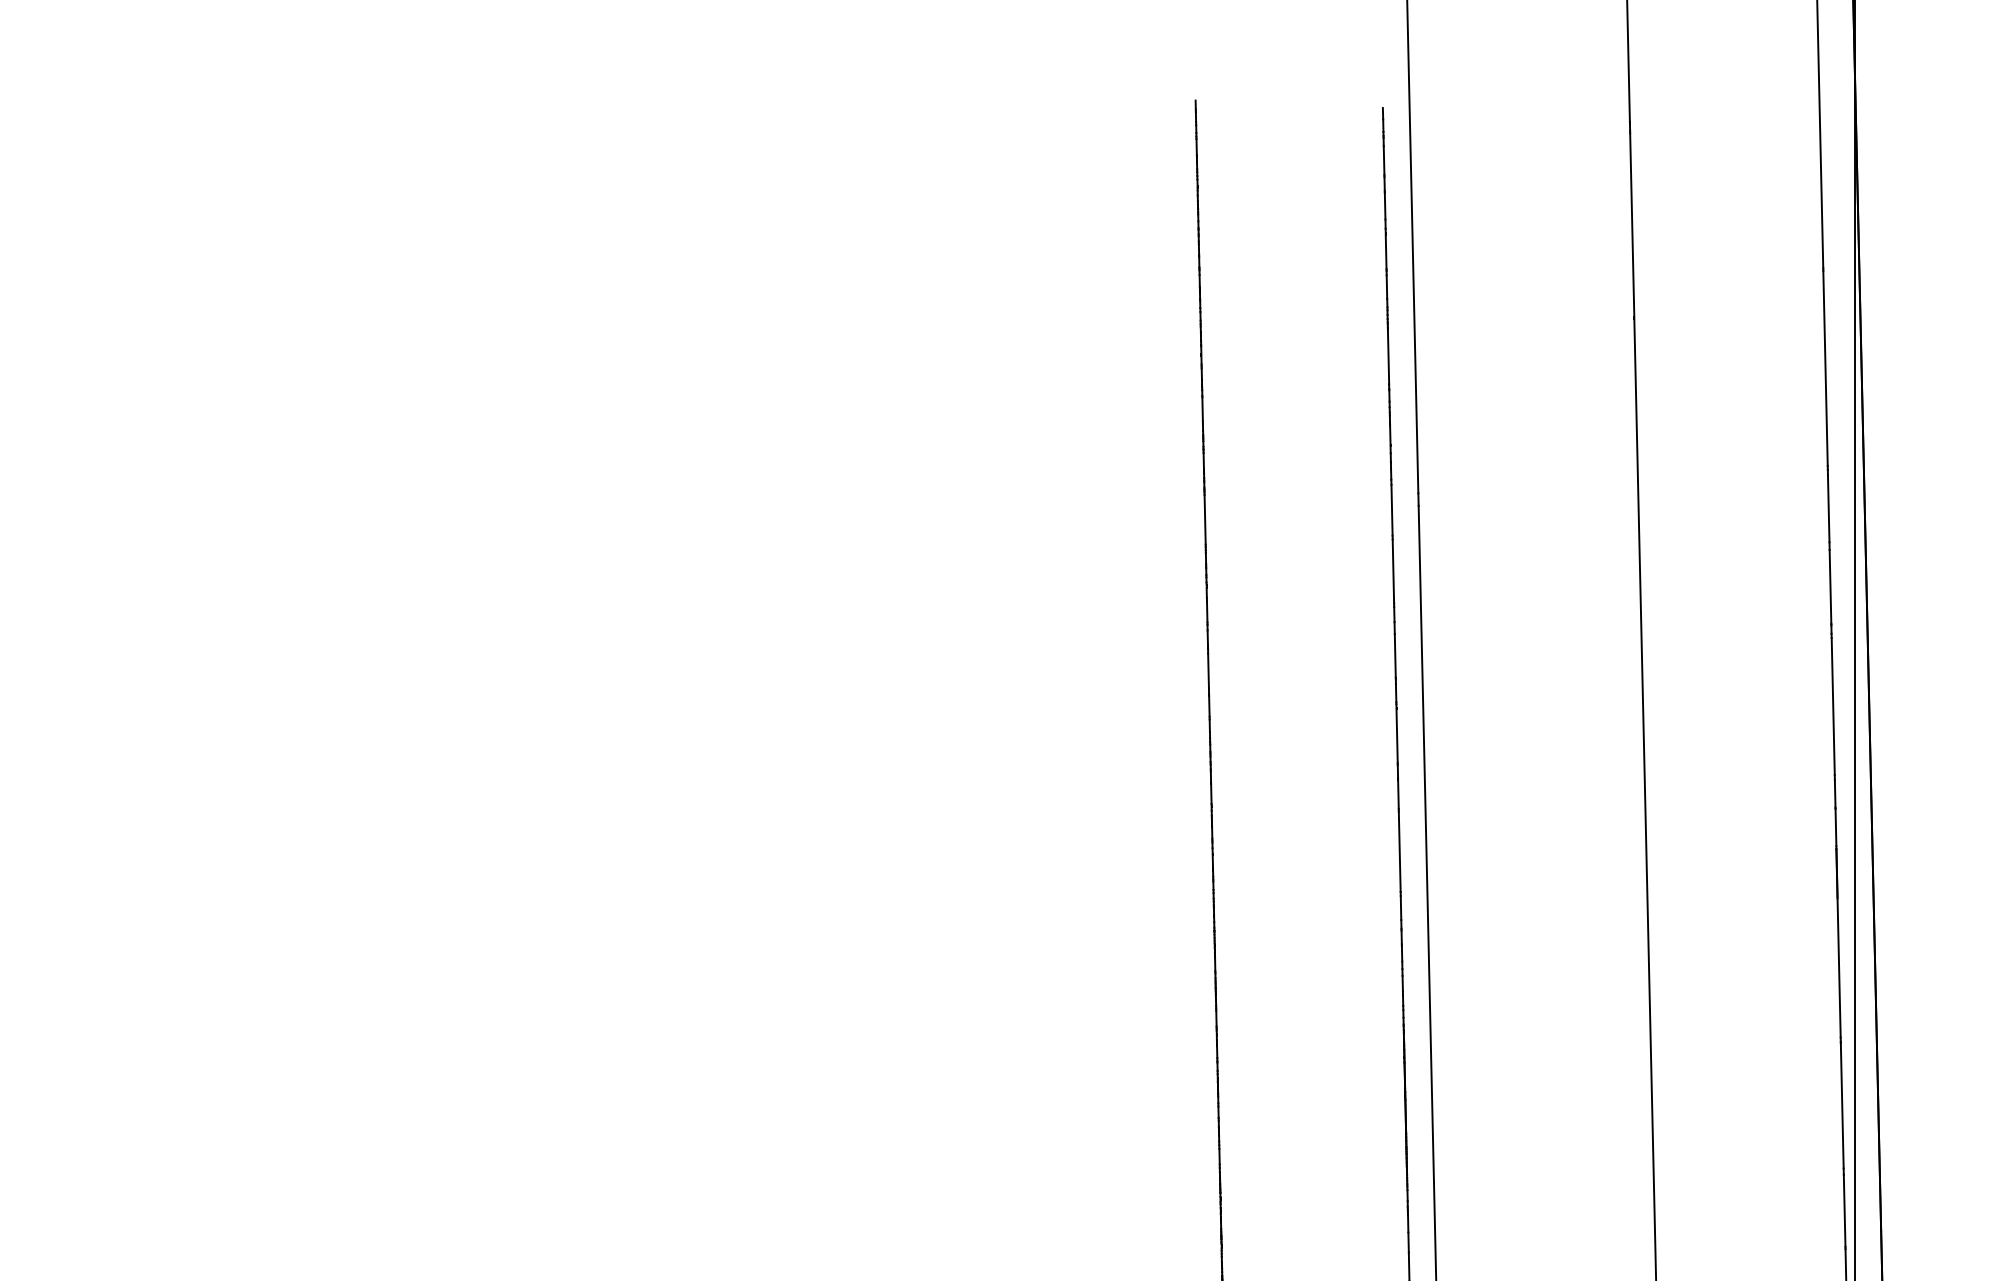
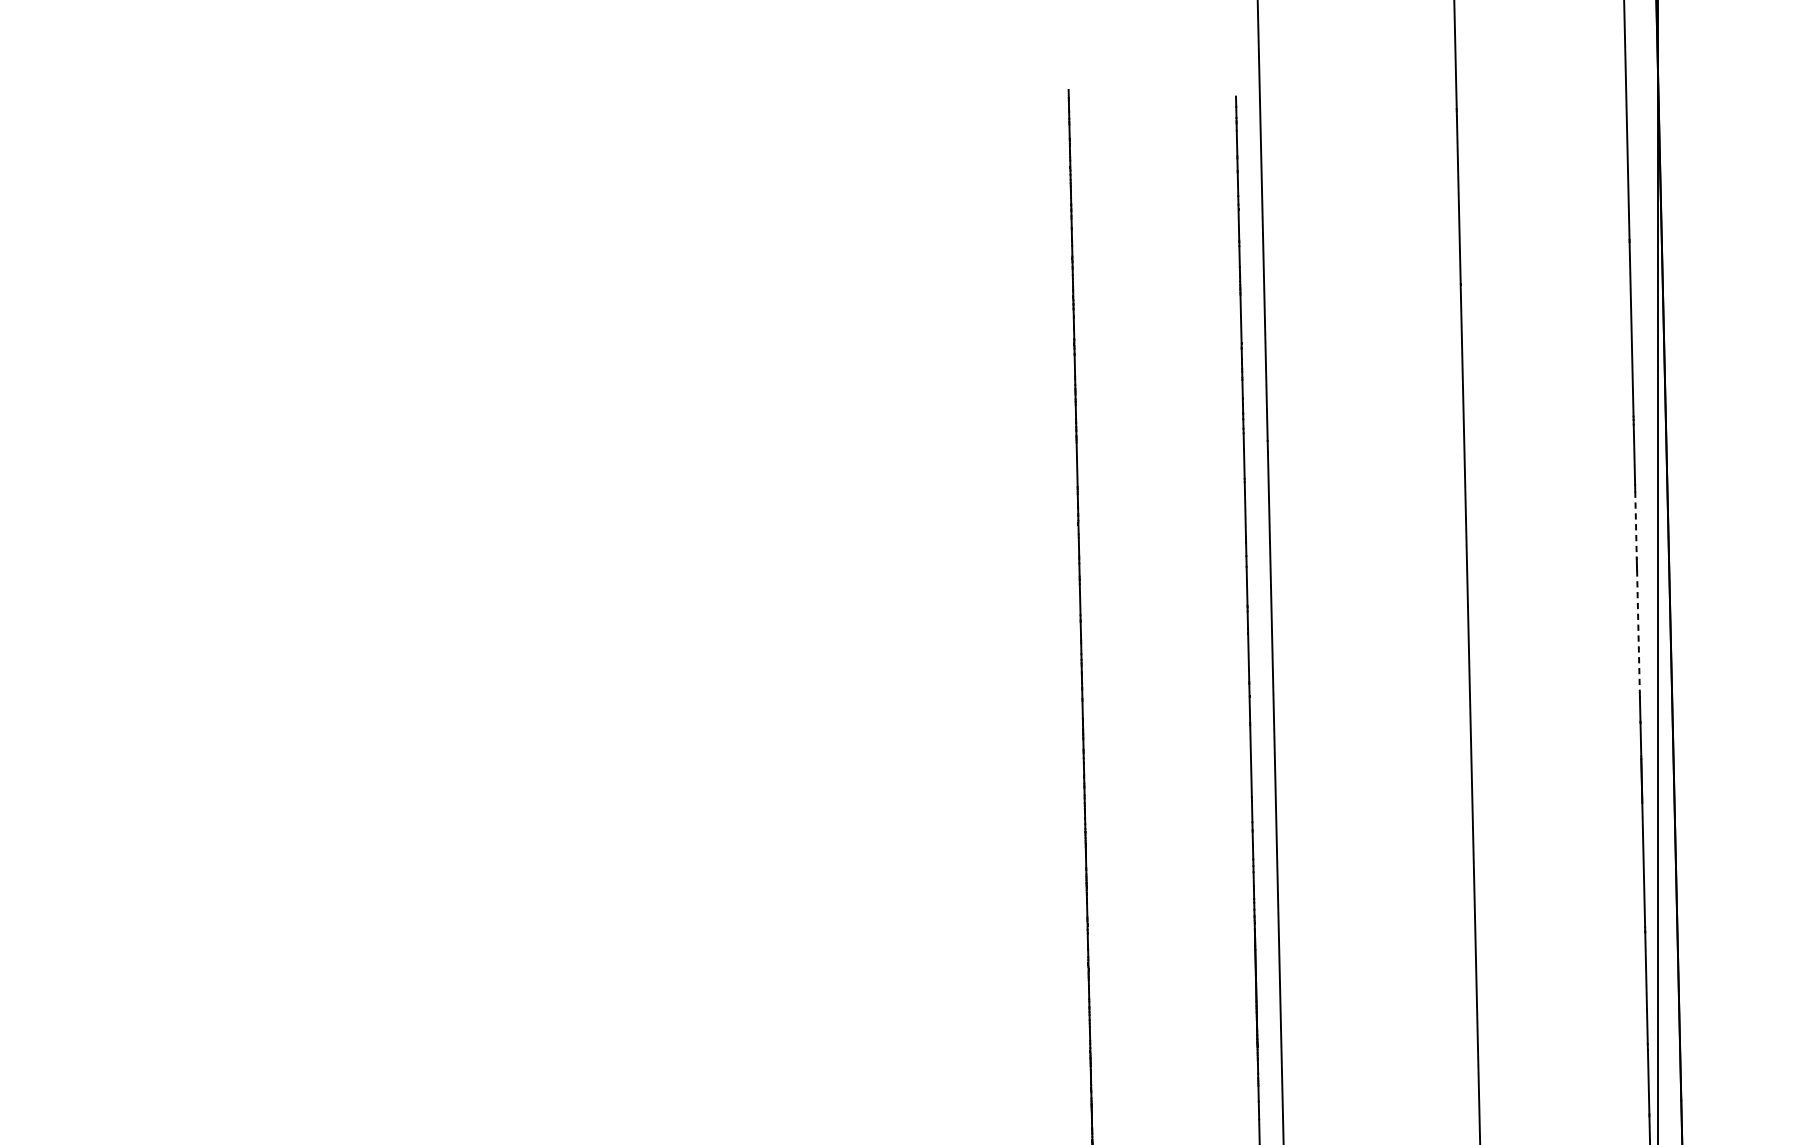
line: (1830, 586) -> (1636, 524), solid -> dashed
line: (1833, 706) -> (1638, 631), solid -> dashed

